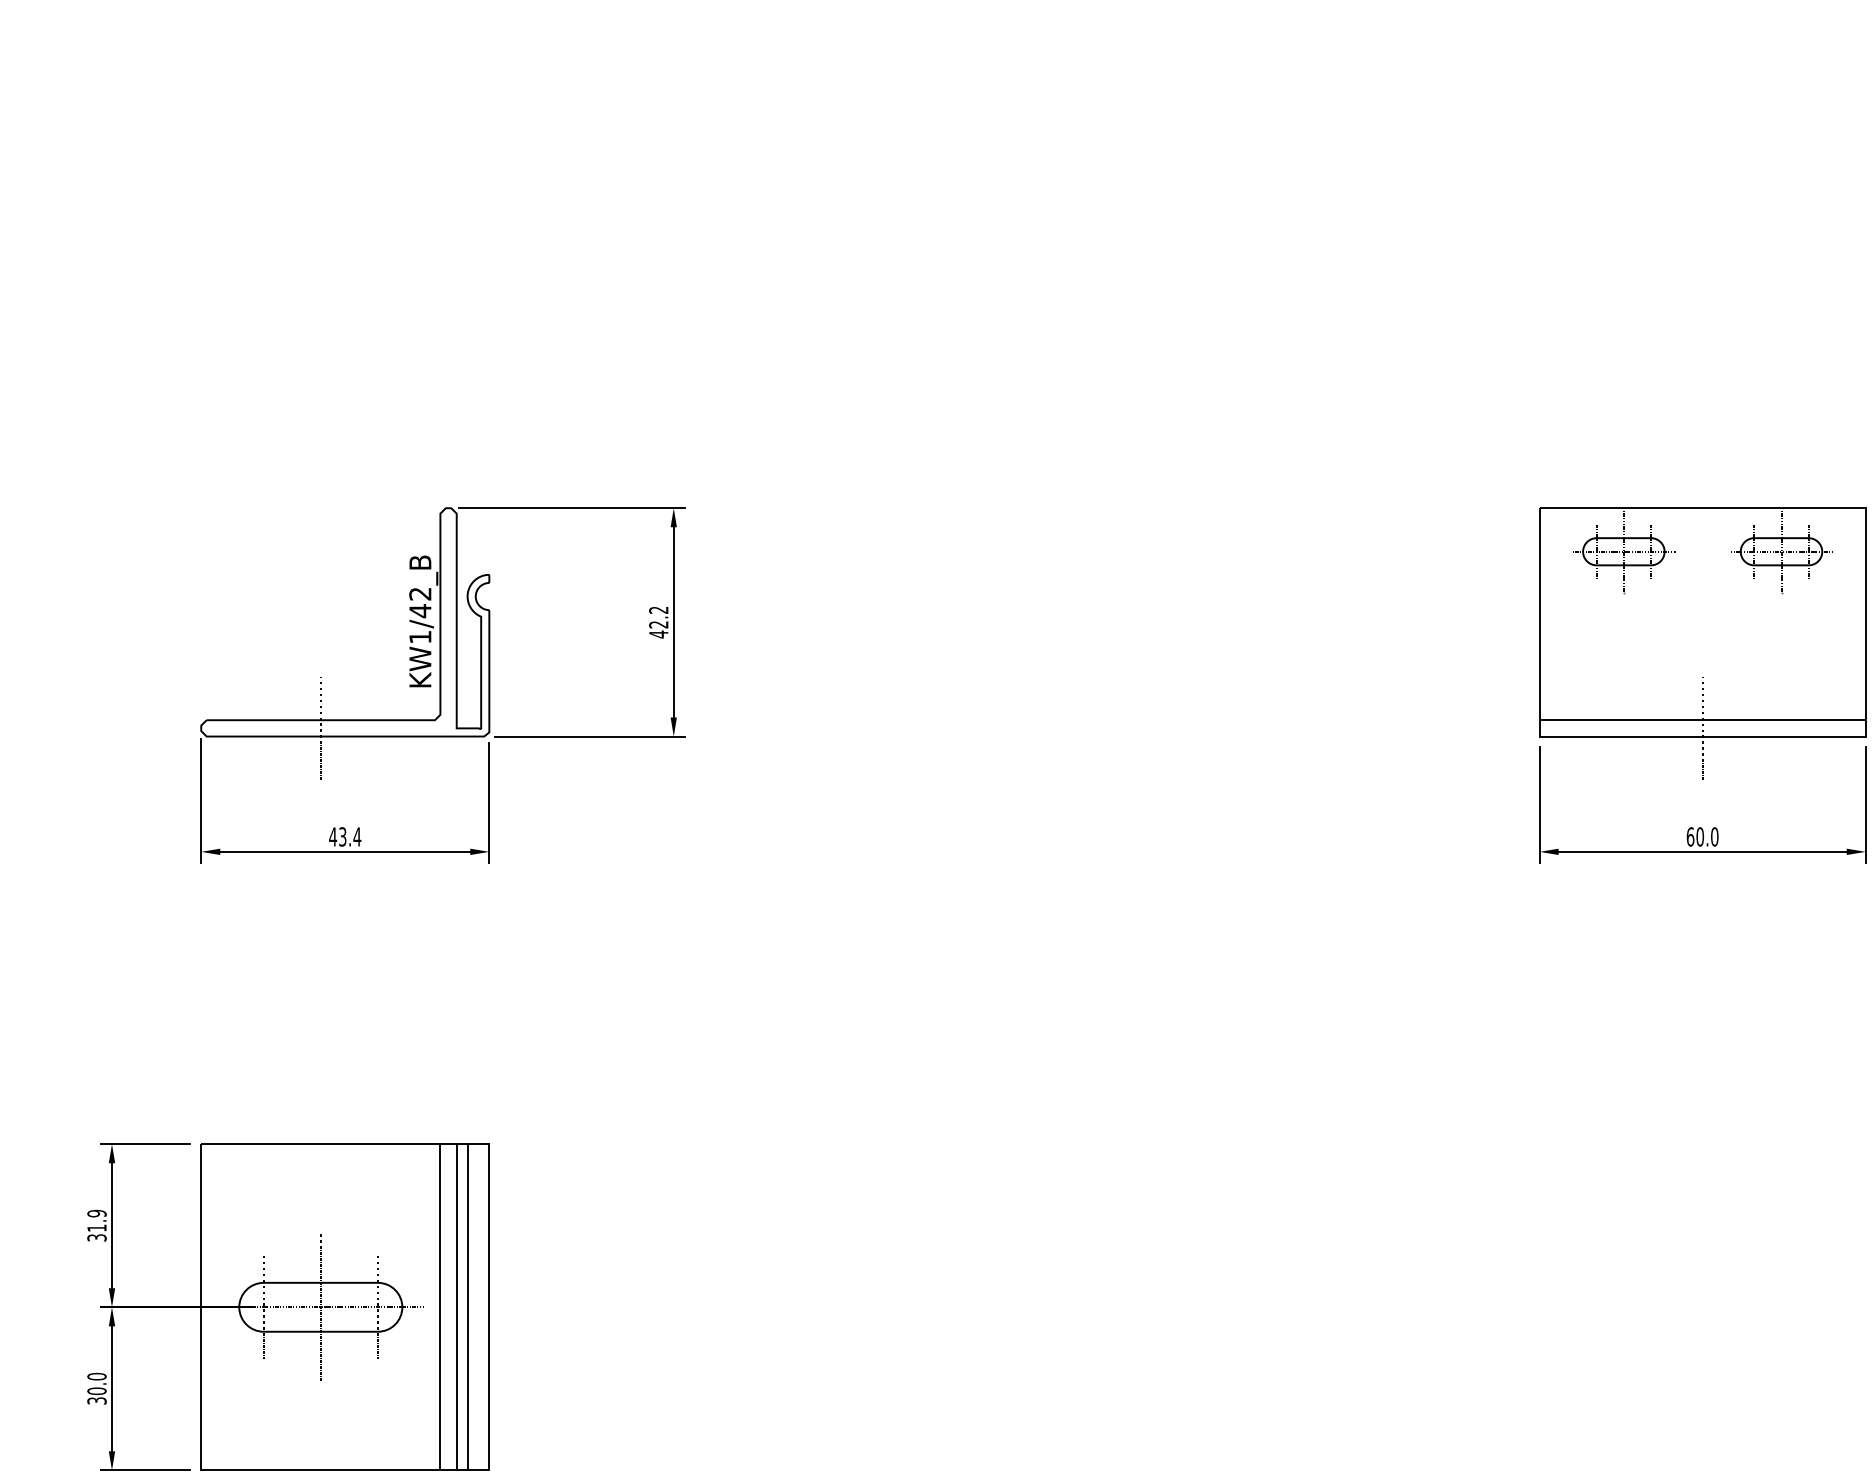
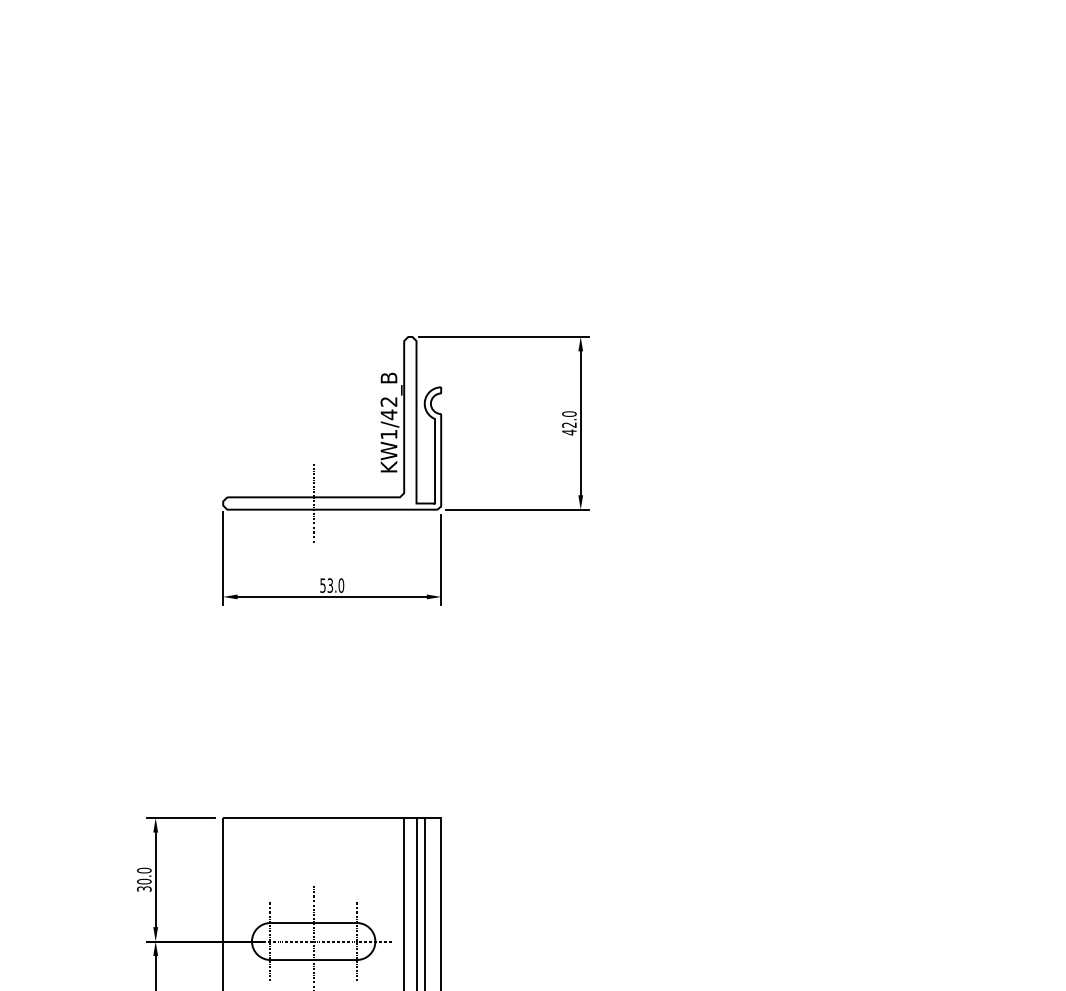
text: (658, 609) -> (569, 413), 42.2 -> 42.0
text: (345, 836) -> (332, 585), 43.4 -> 53.0
text: (96, 1220) -> (143, 875), 31.9 -> 30.0

